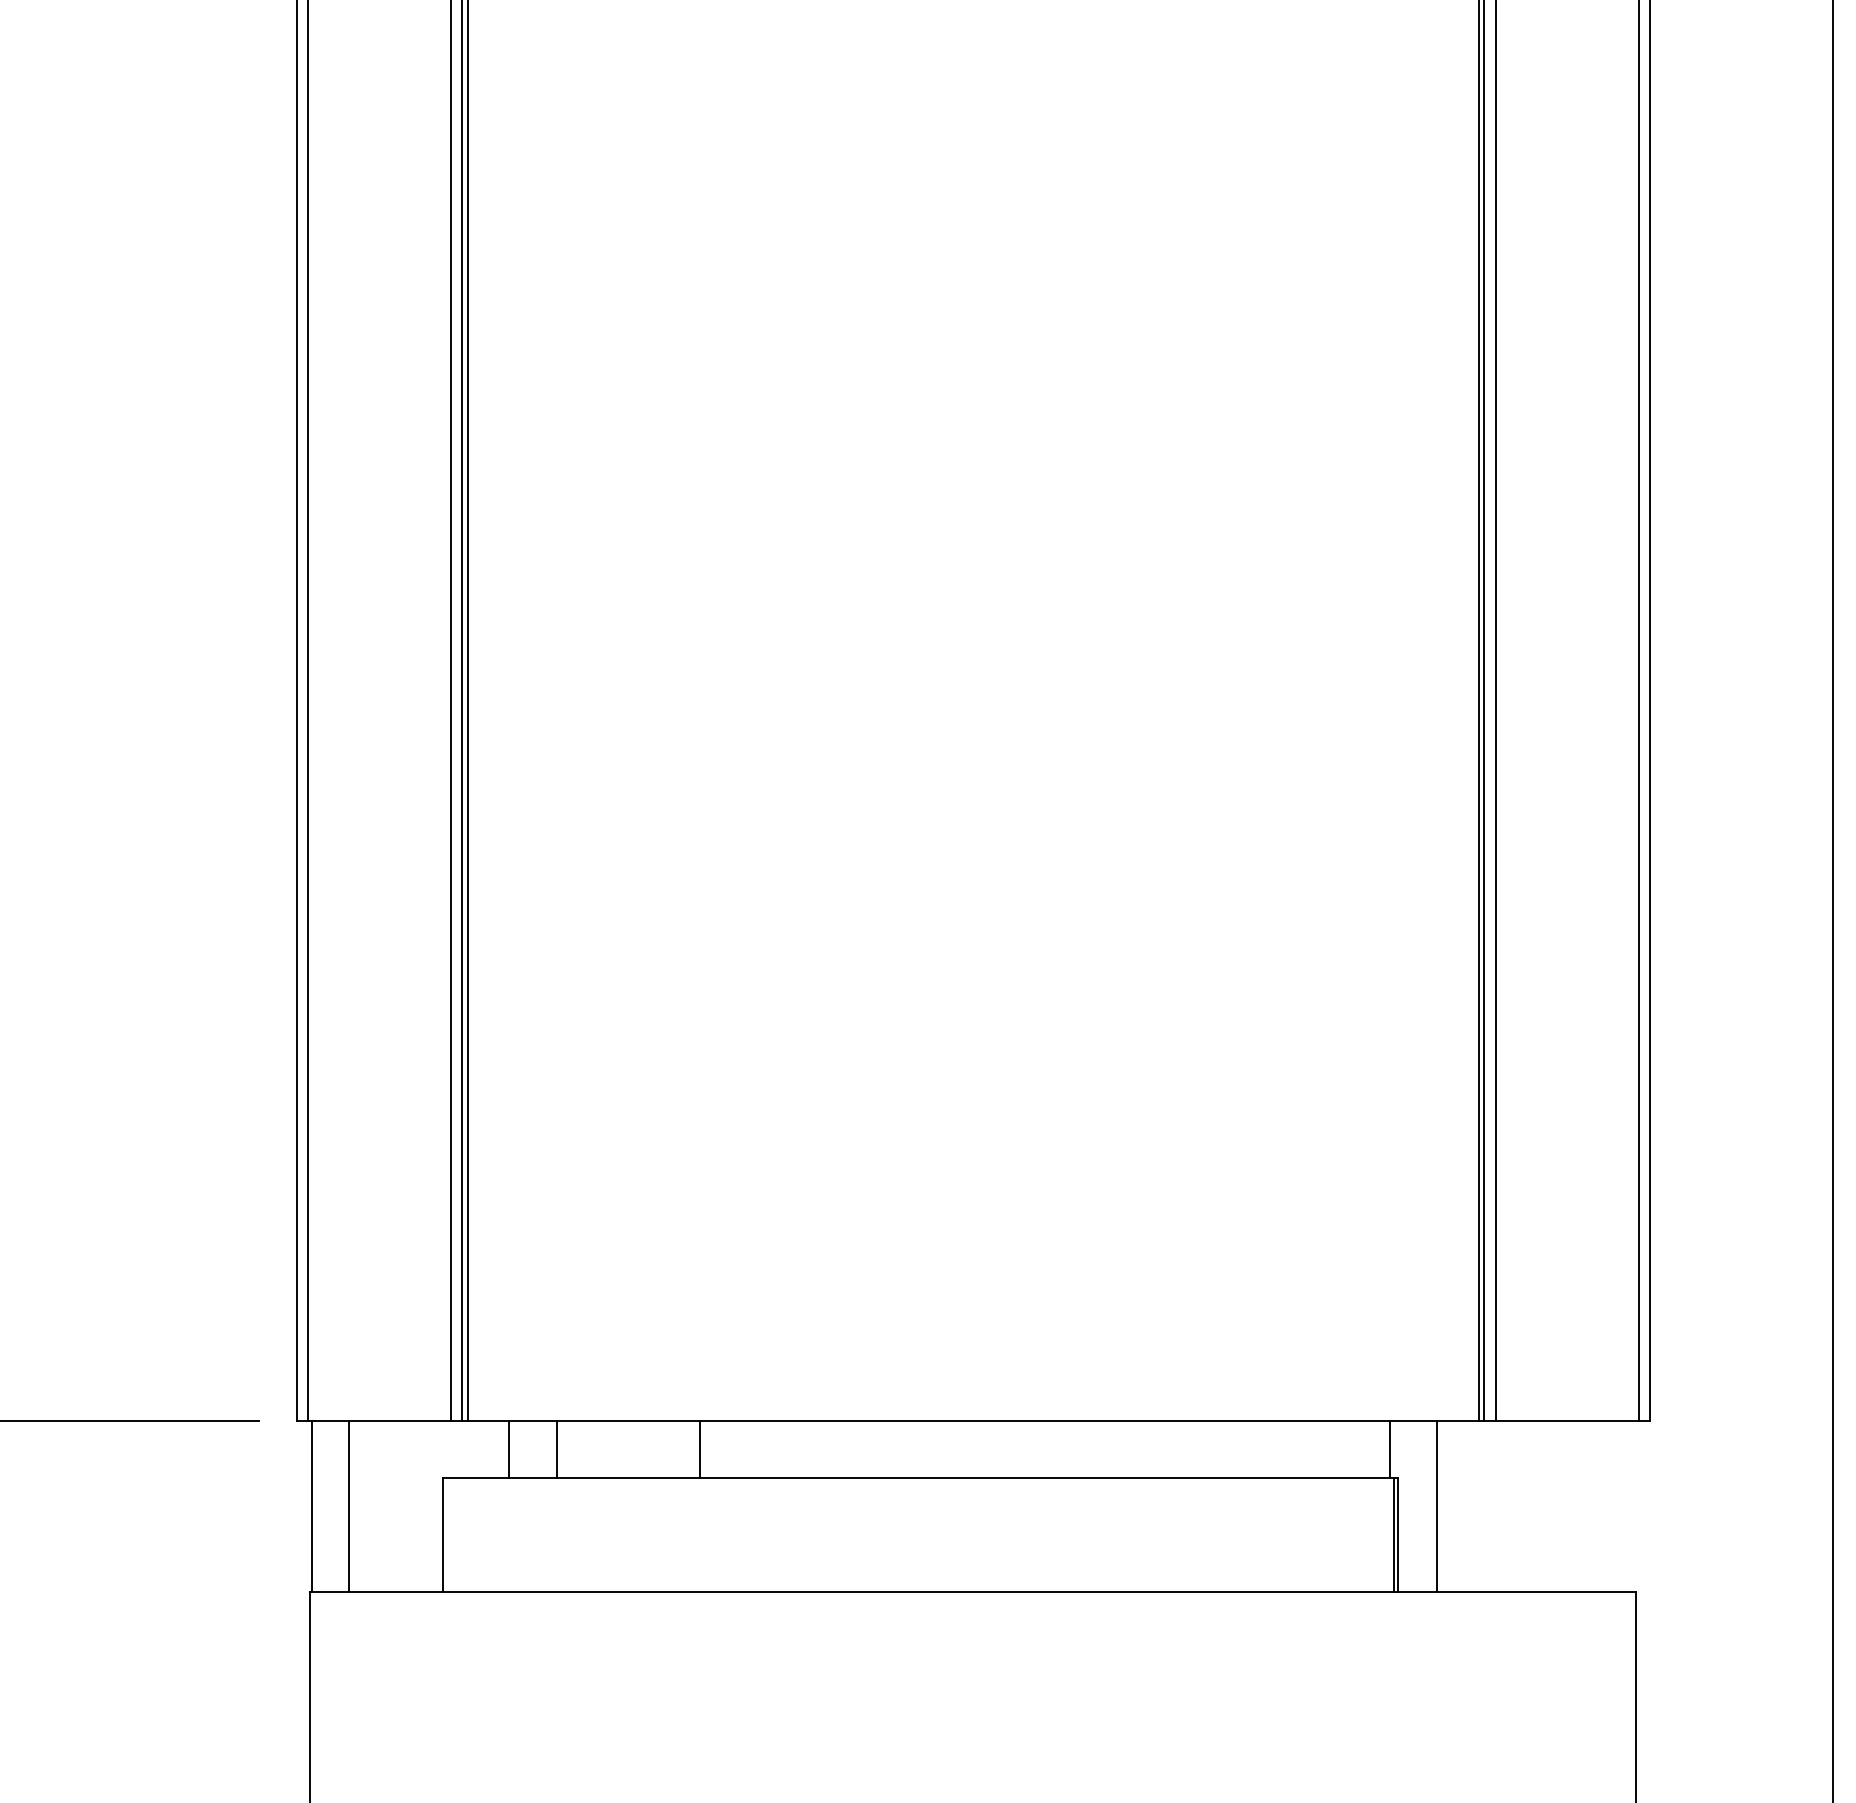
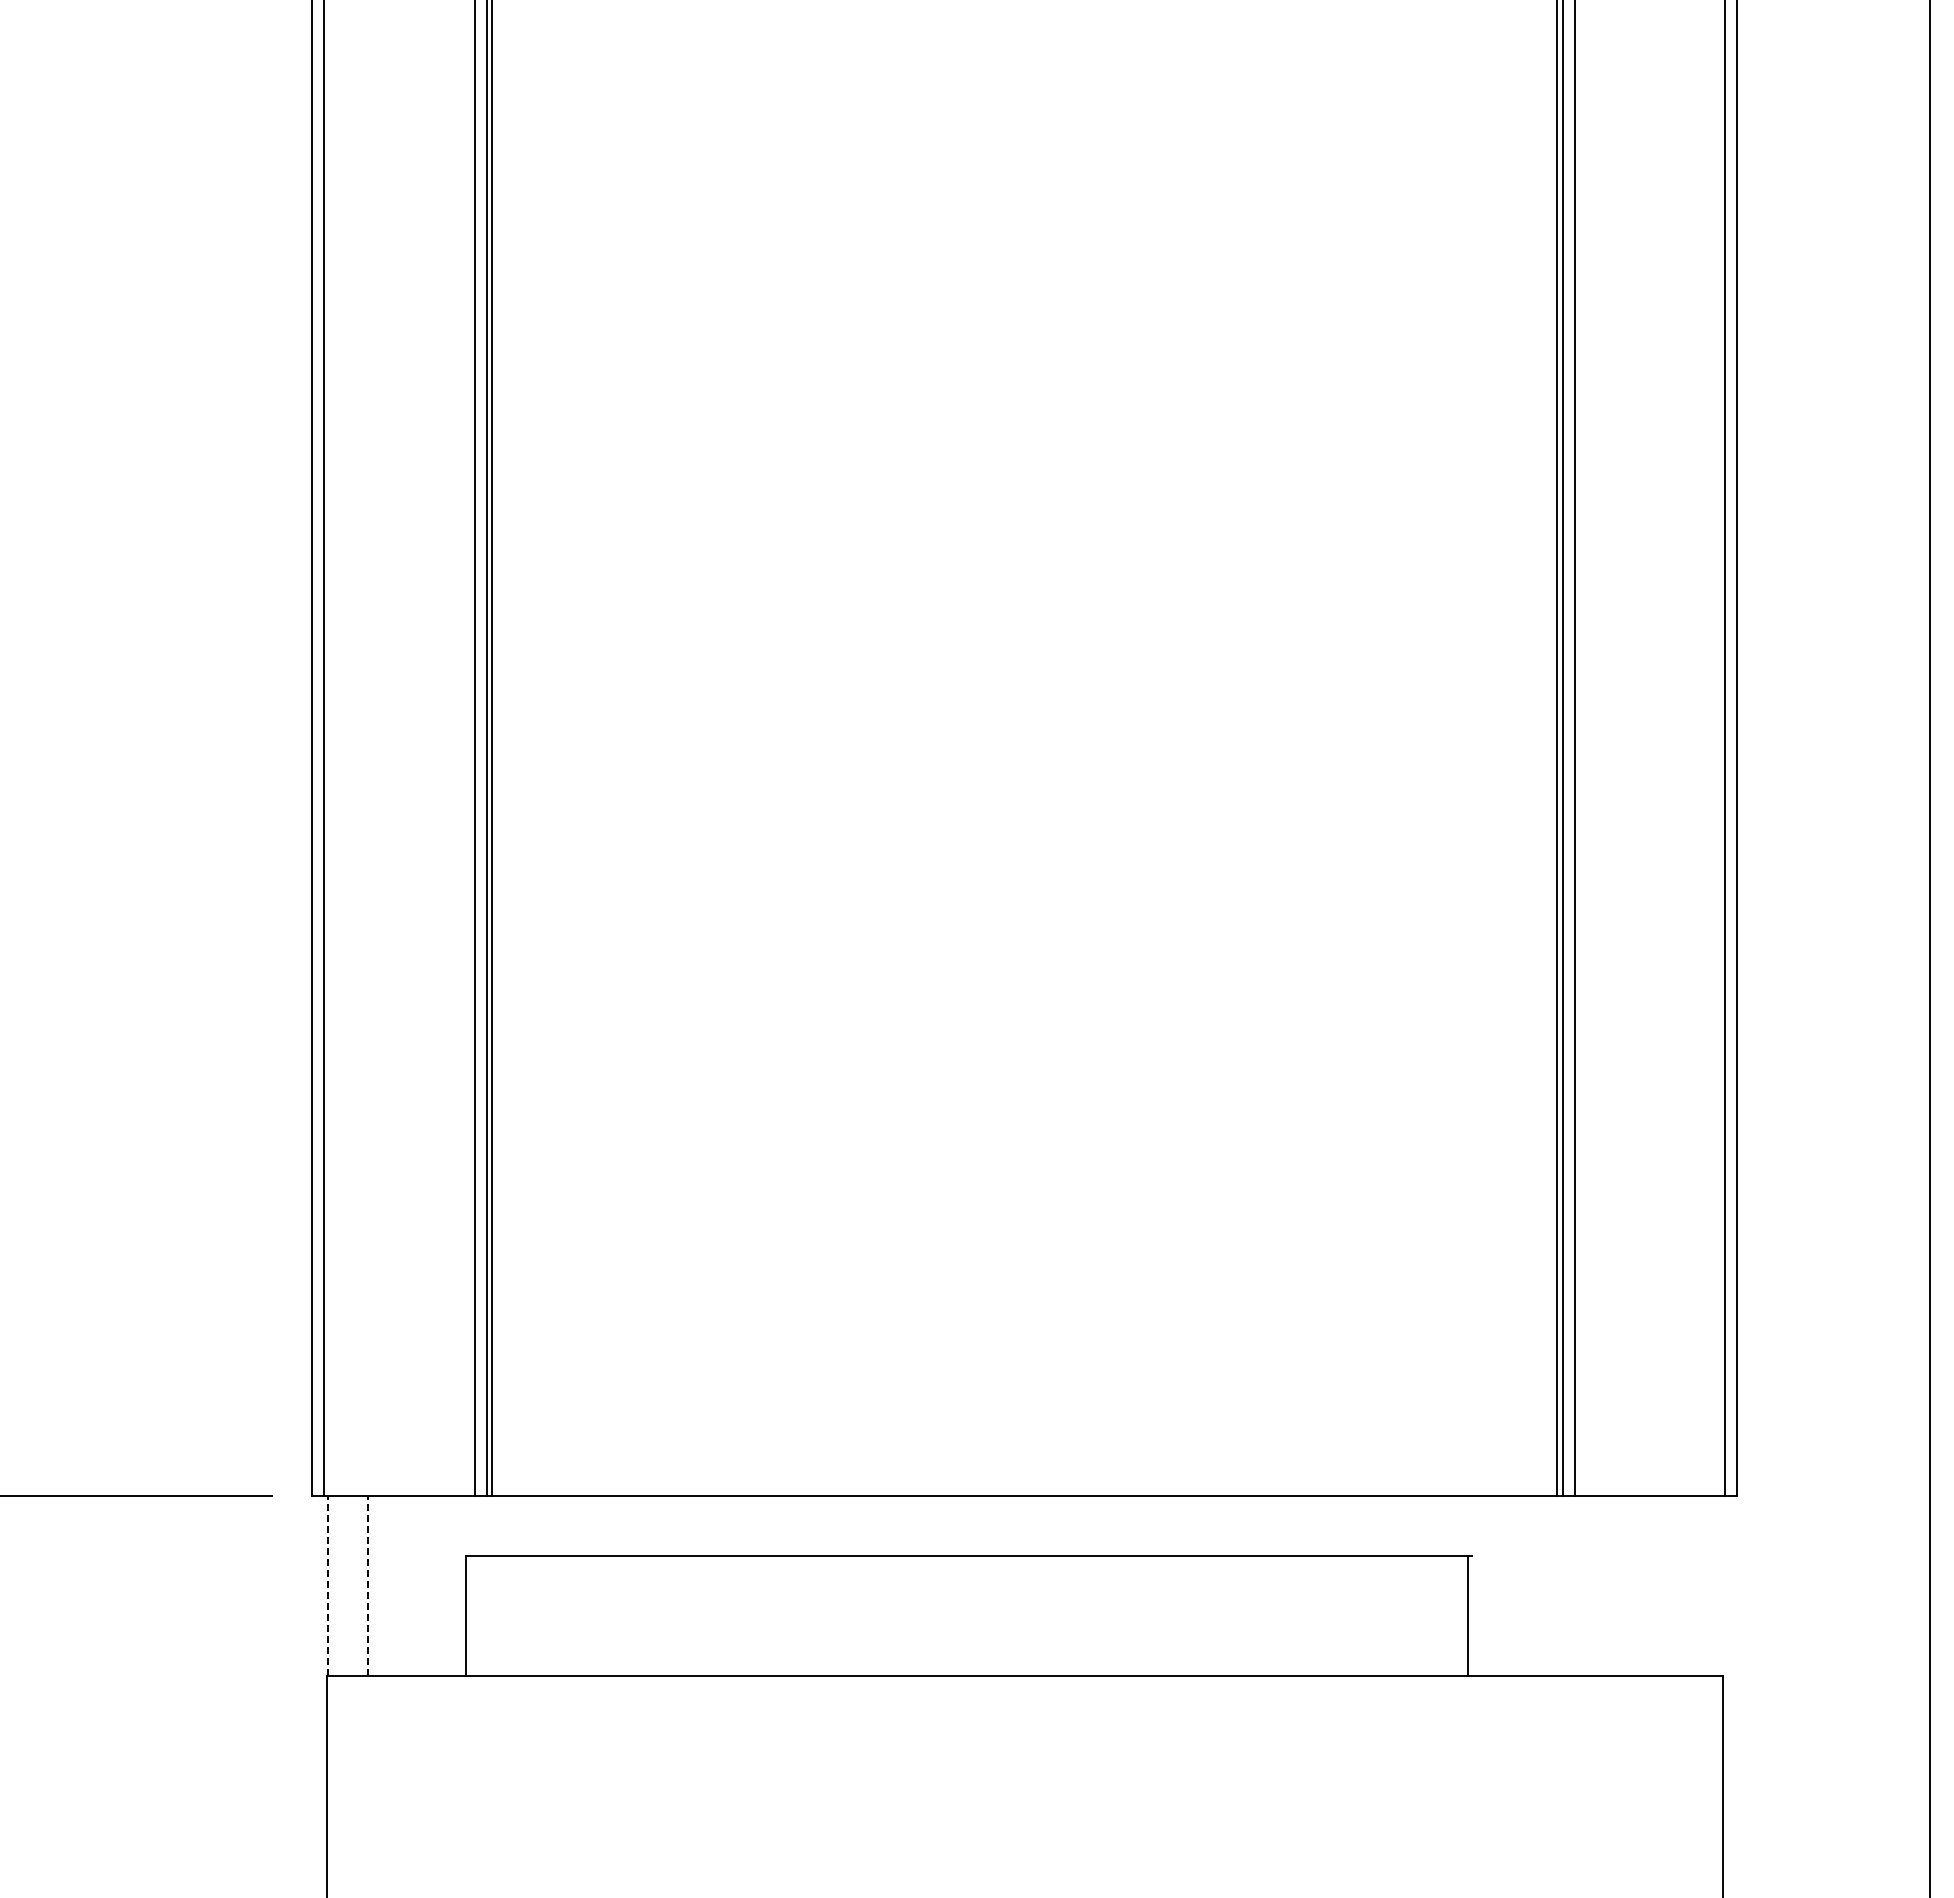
line: (509, 1450) -> (536, 1526), removed
line: (556, 1450) -> (585, 1526), removed
line: (699, 1450) -> (736, 1526), removed
line: (1390, 1450) -> (1463, 1526), removed
line: (311, 1506) -> (327, 1585), solid -> dashed
line: (349, 1506) -> (367, 1585), solid -> dashed
line: (1437, 1506) -> (1513, 1585), removed
line: (1398, 1534) -> (1472, 1615), removed

